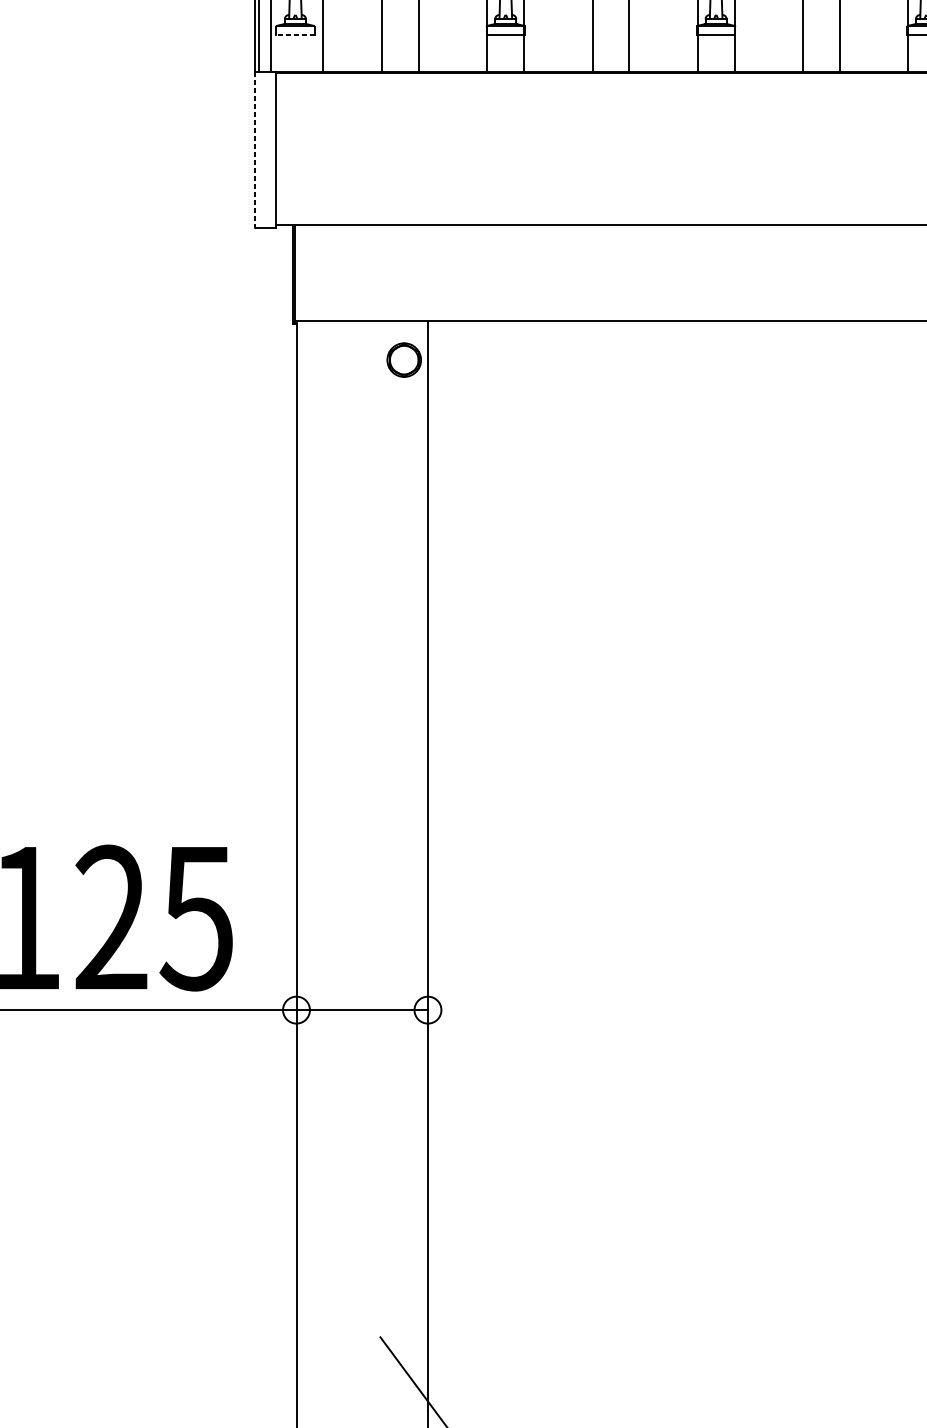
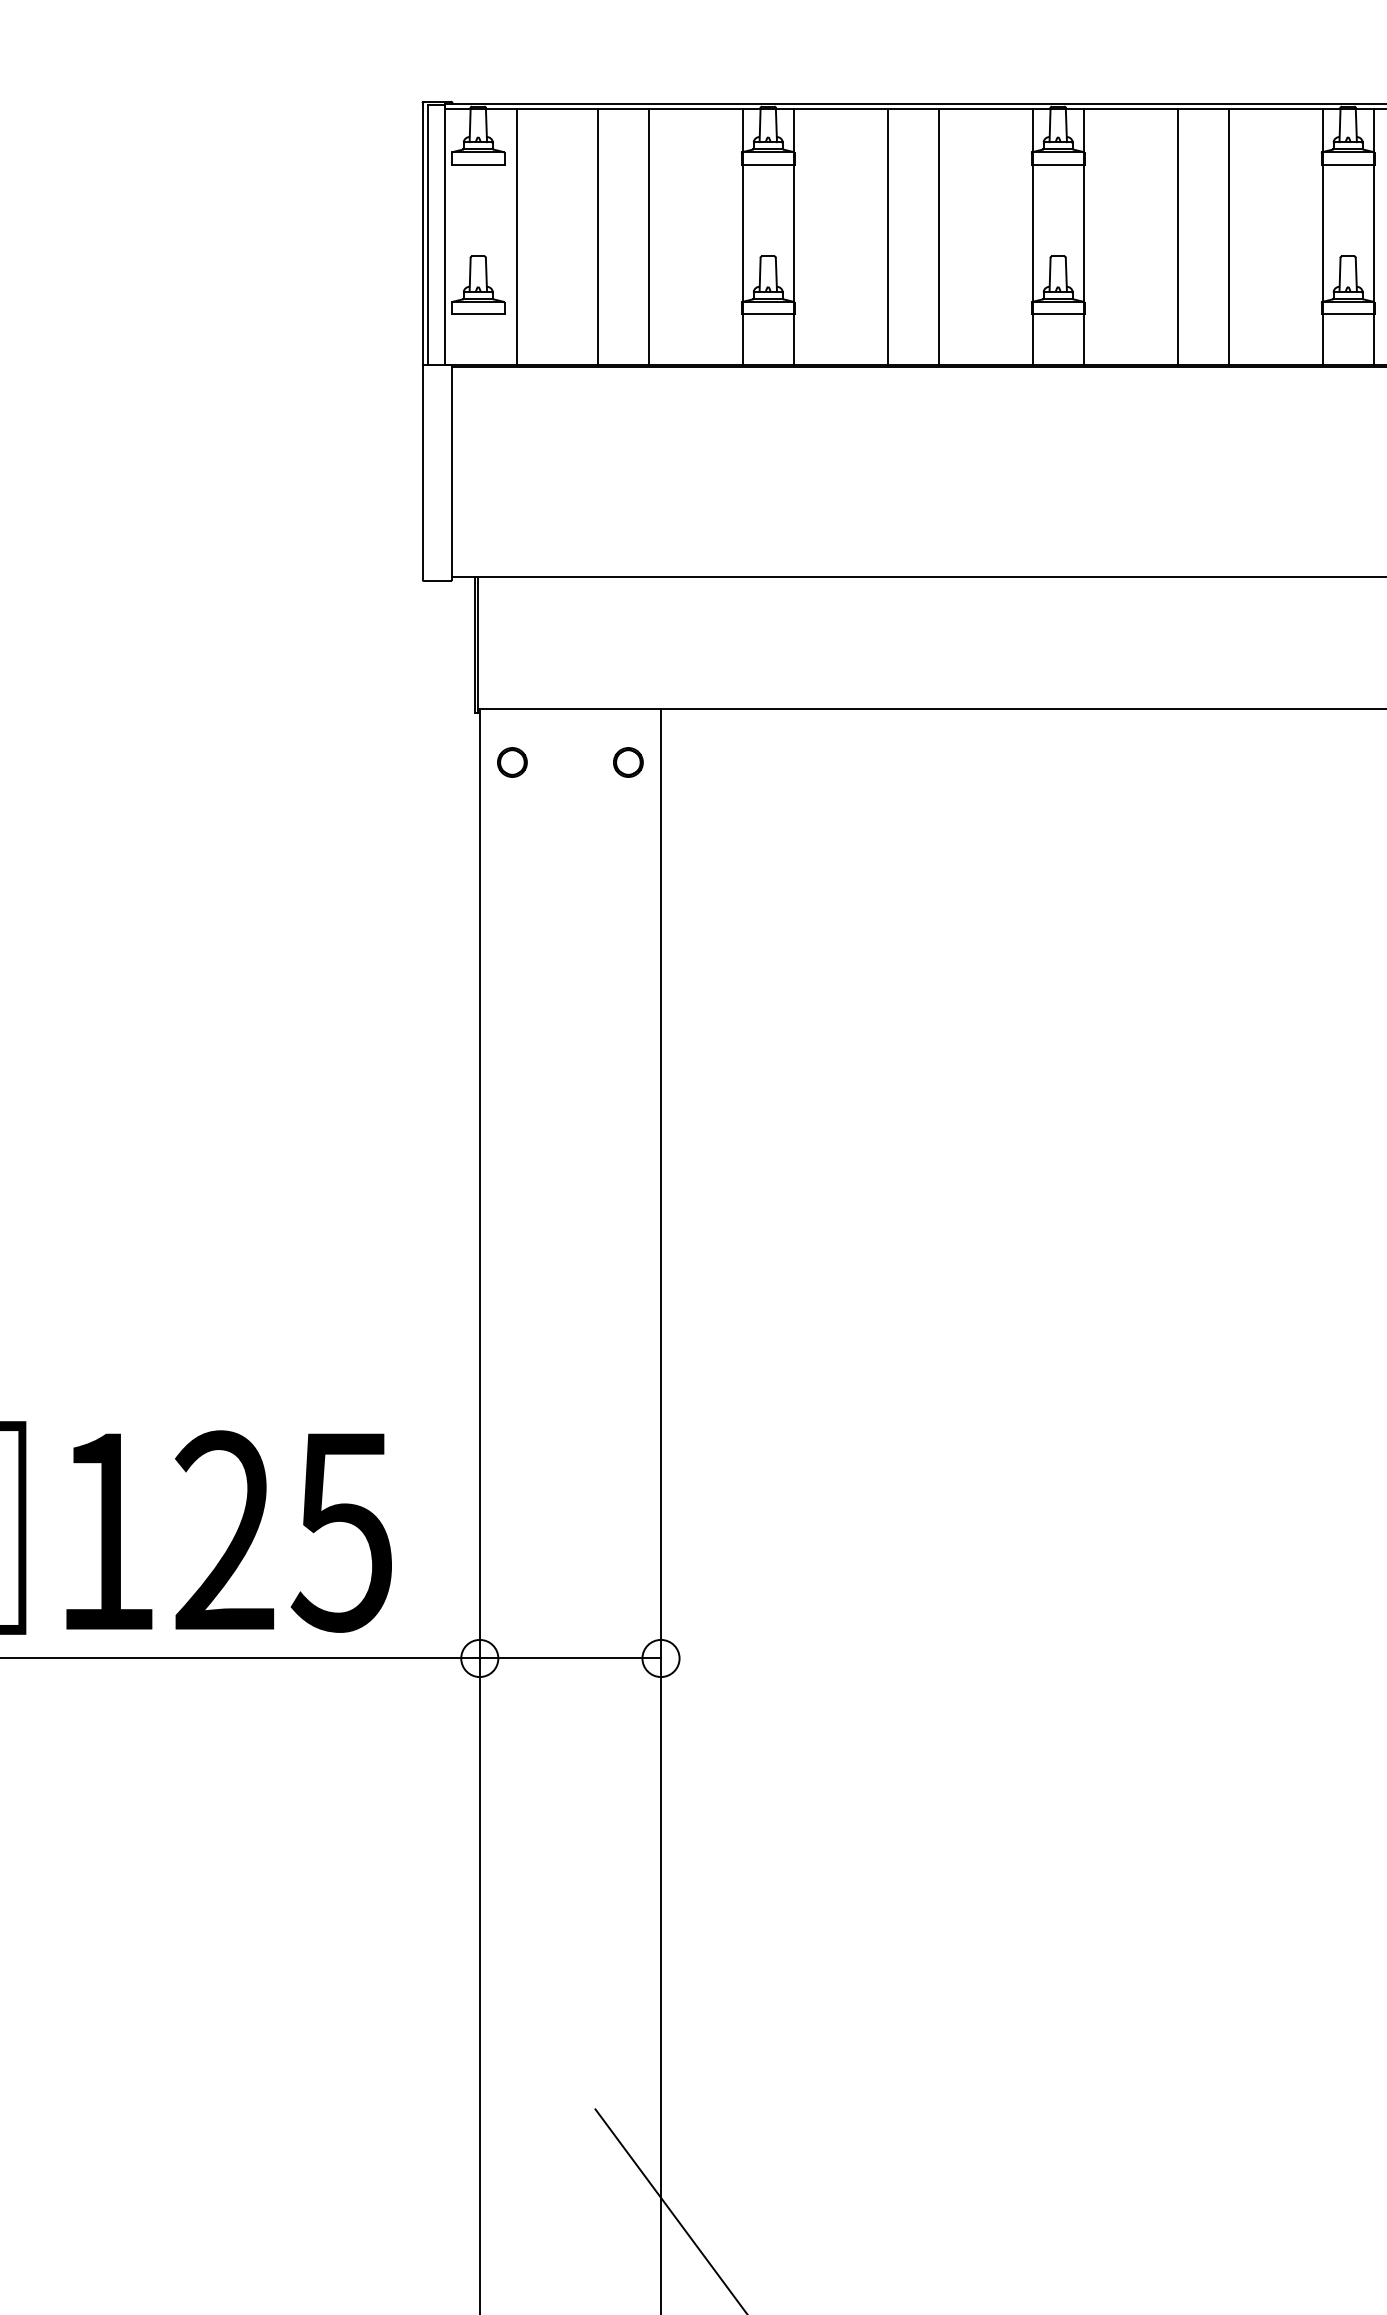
line: (294, 35) -> (477, 314), dashed -> solid
line: (254, 150) -> (422, 473), dashed -> solid
part: (320, 360) -> (512, 762), added
part: (404, 360) -> (628, 762), size x0.62

